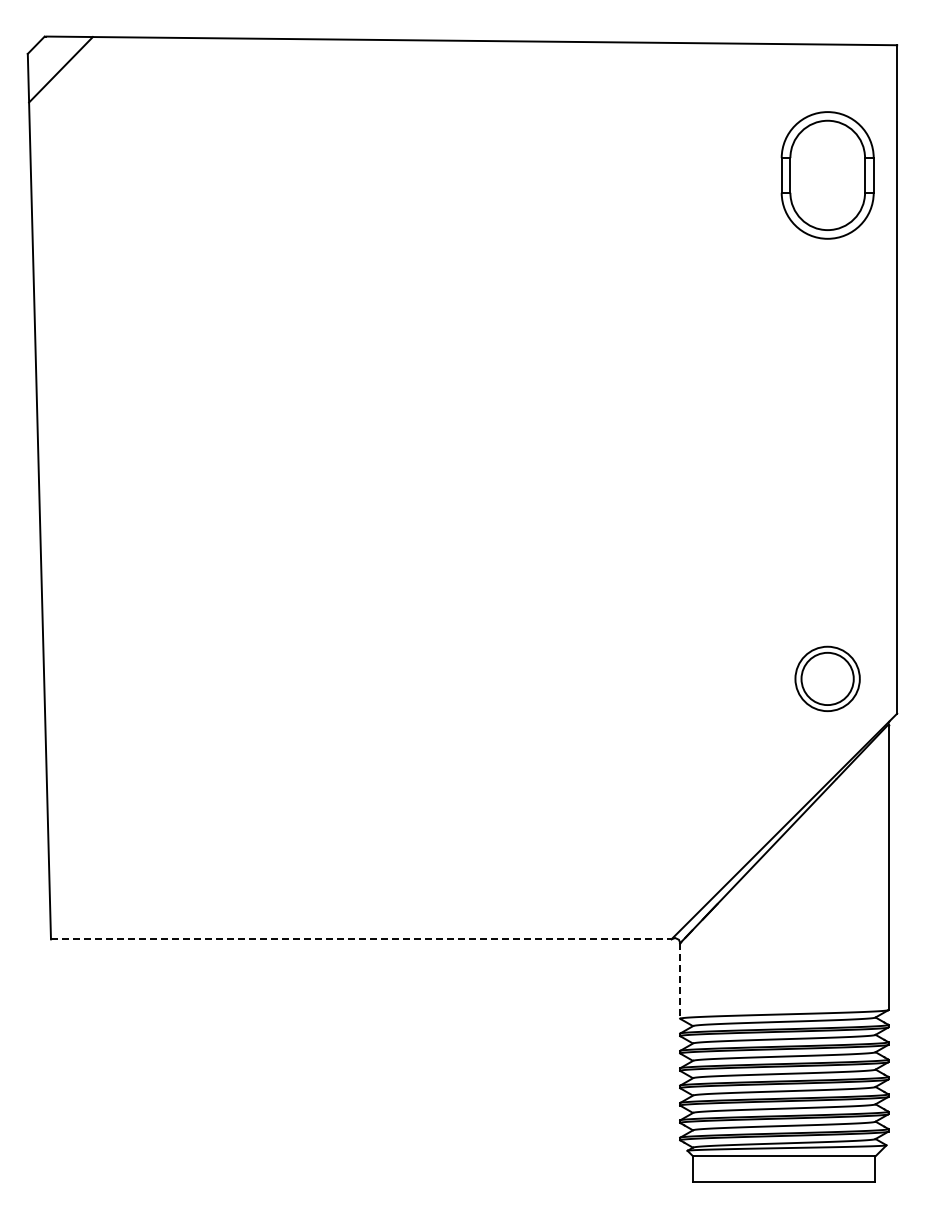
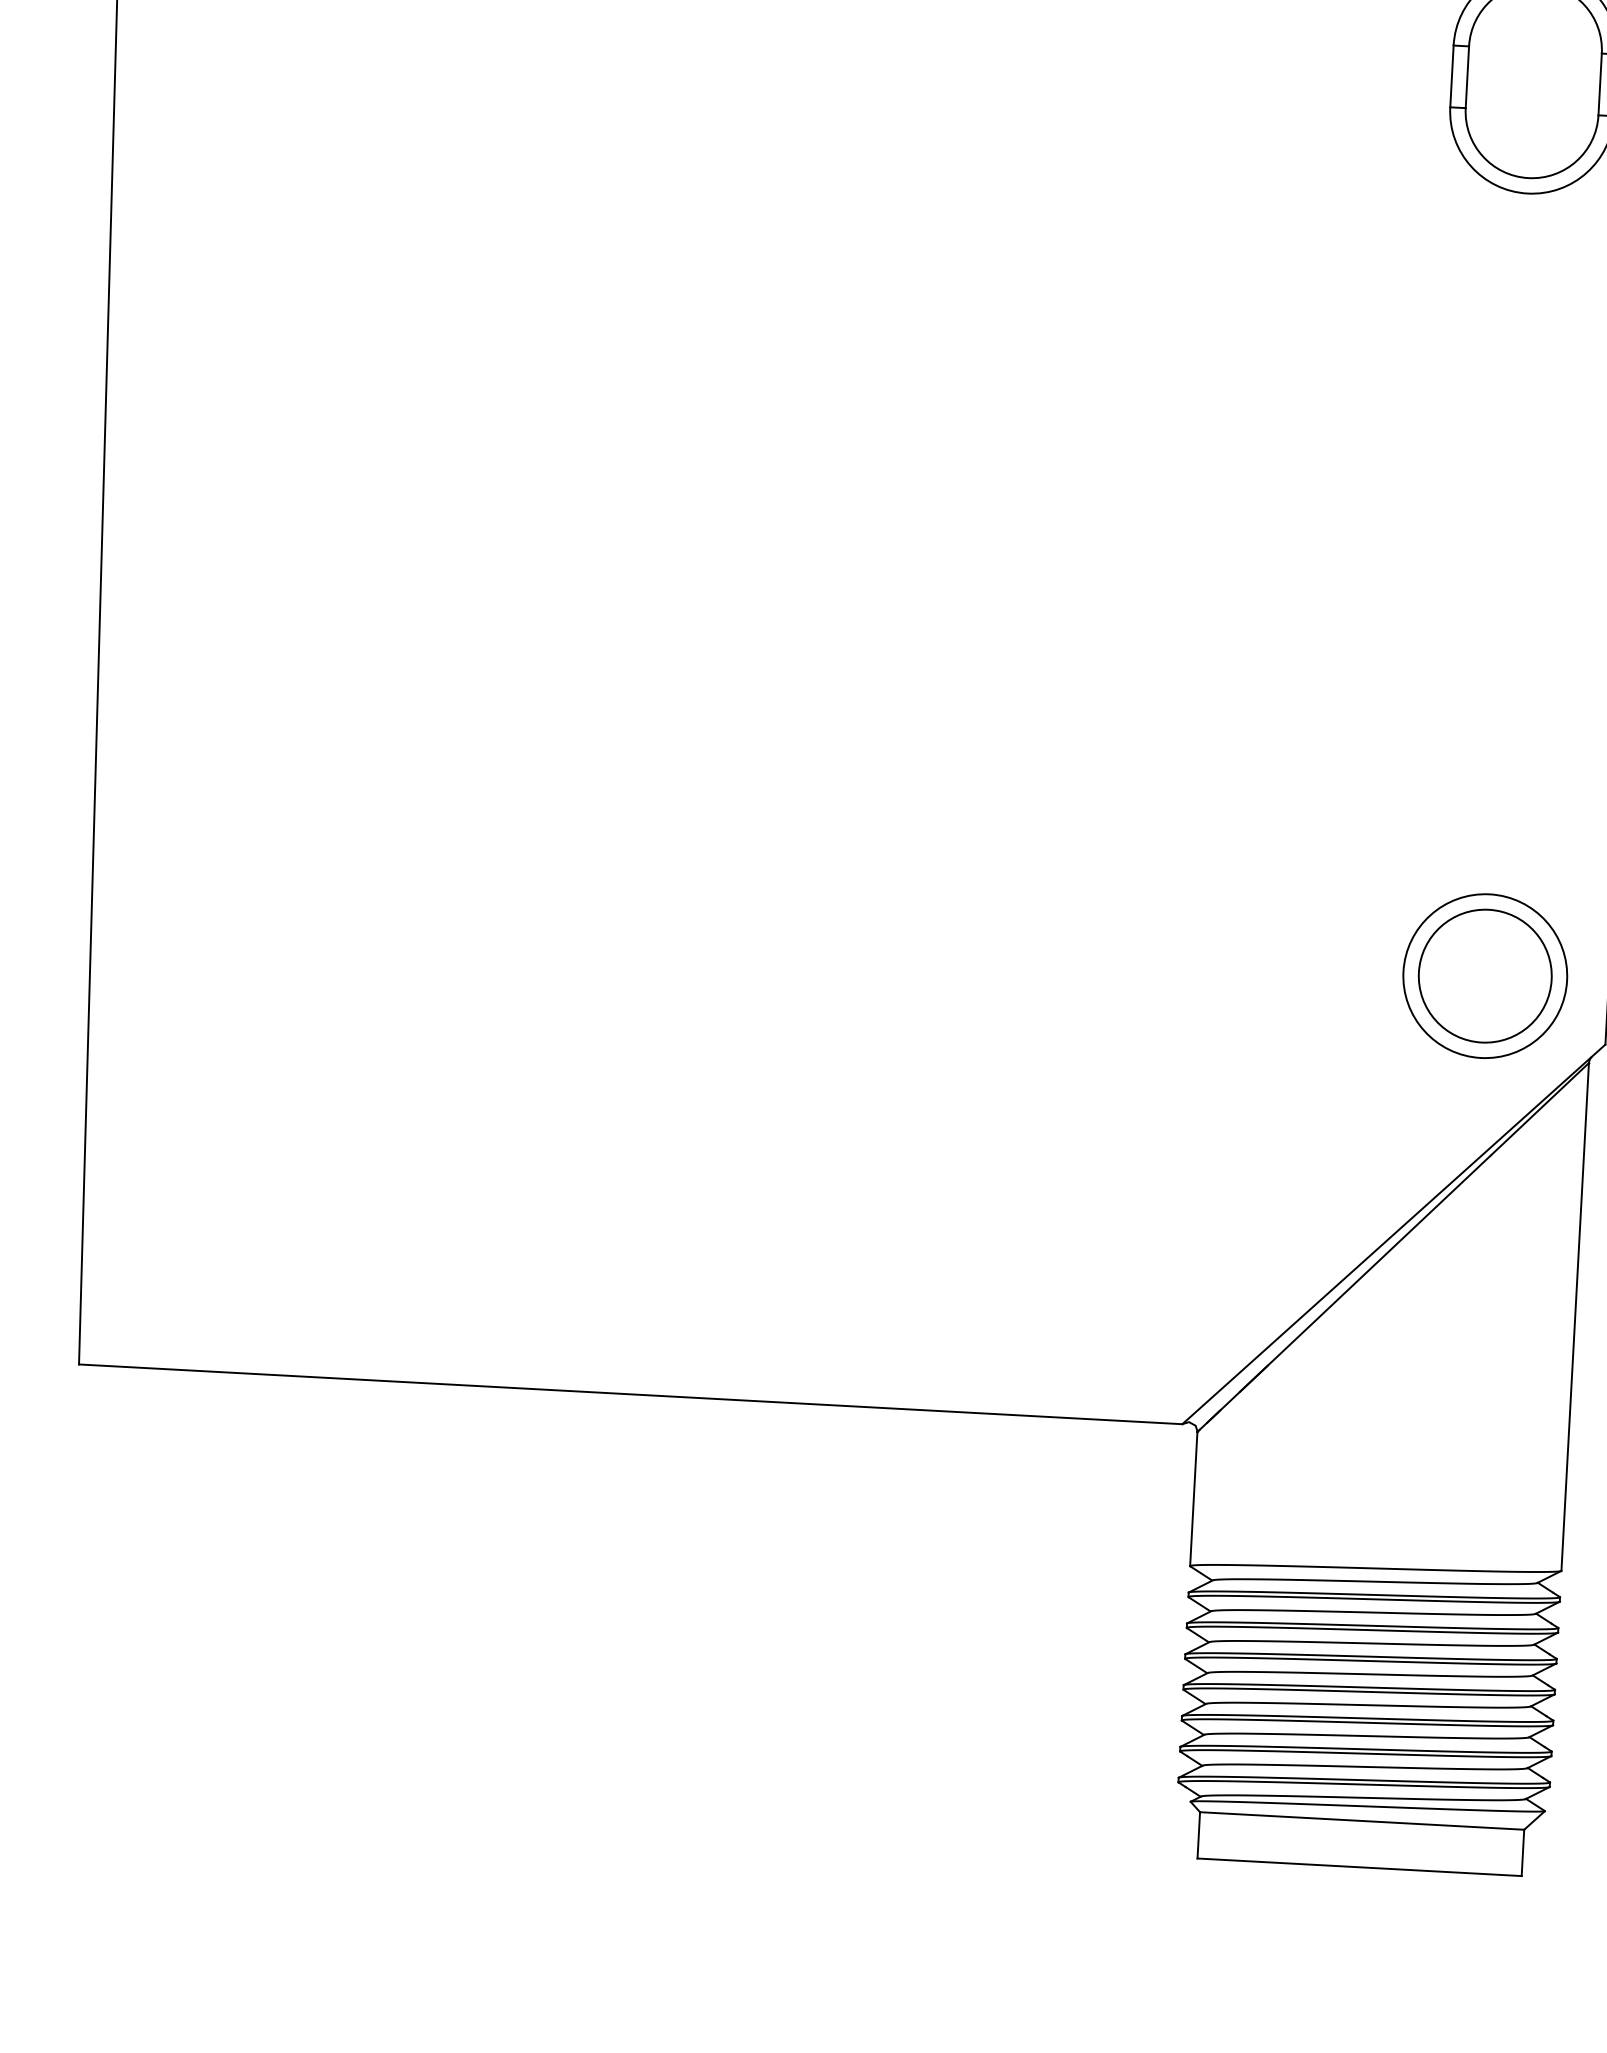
part: (827, 678) -> (1484, 975), size x1.43
line: (361, 939) -> (631, 1394), dashed -> solid
line: (680, 980) -> (1194, 1498), dashed -> solid

